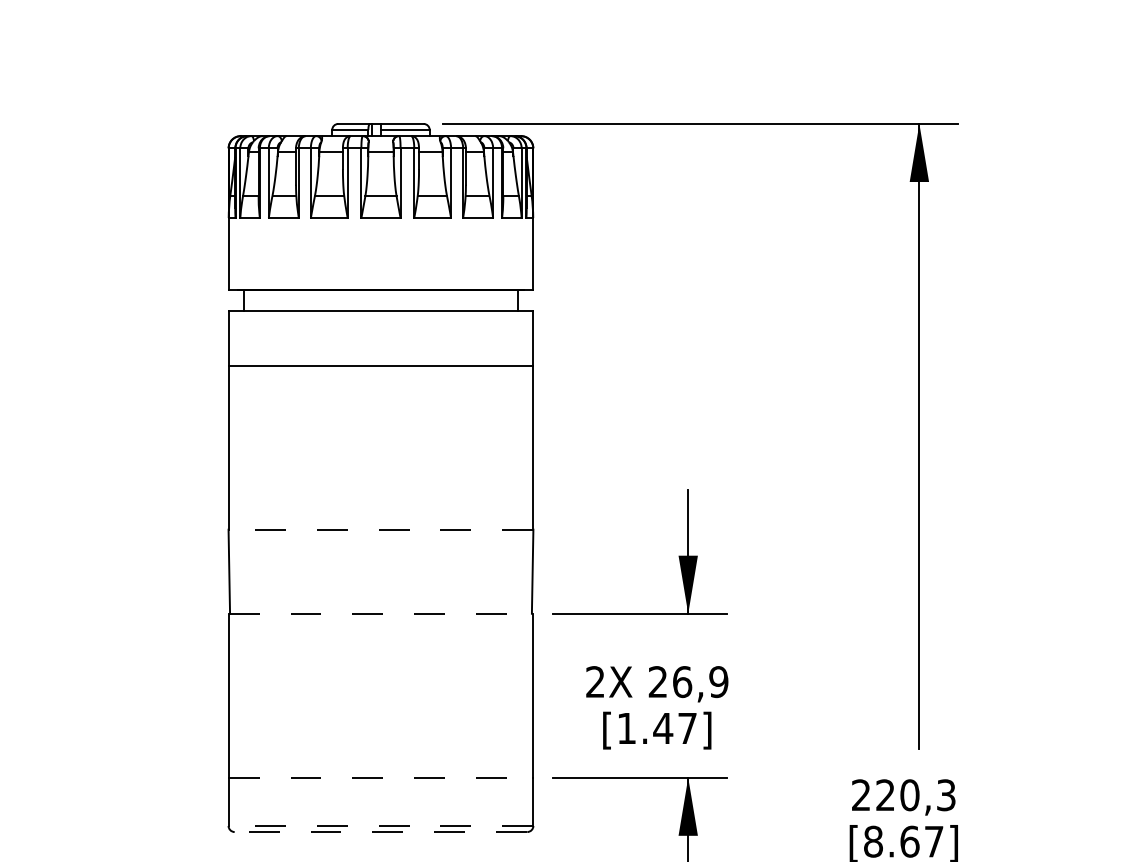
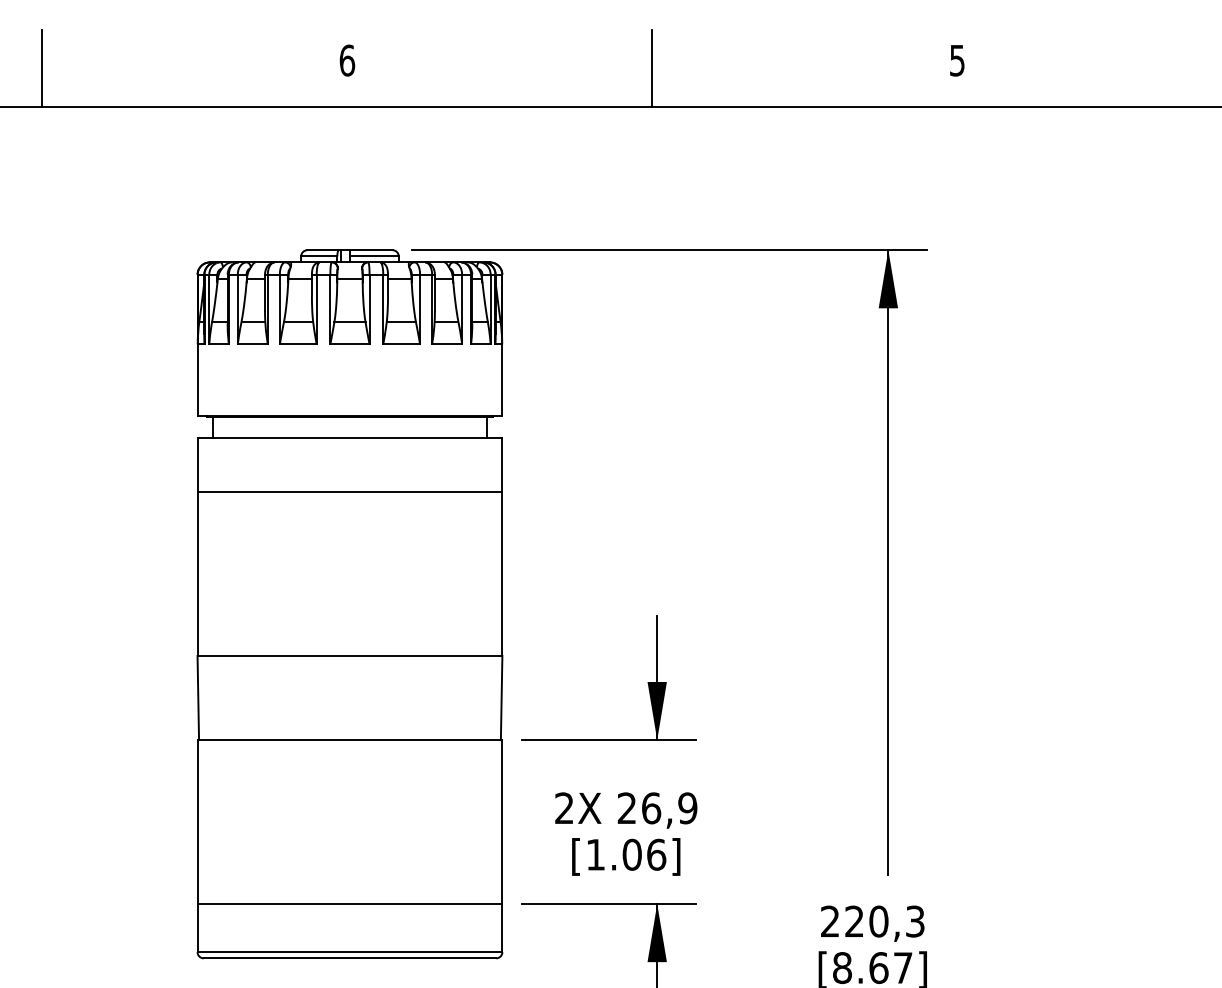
line: (380, 529) -> (349, 655), dashed -> solid
line: (381, 614) -> (350, 740), dashed -> solid
text: (675, 728) -> (644, 854), [1.47] -> [1.06]
line: (381, 778) -> (350, 904), dashed -> solid
line: (380, 826) -> (349, 952), dashed -> solid
line: (380, 832) -> (349, 958), dashed -> solid

